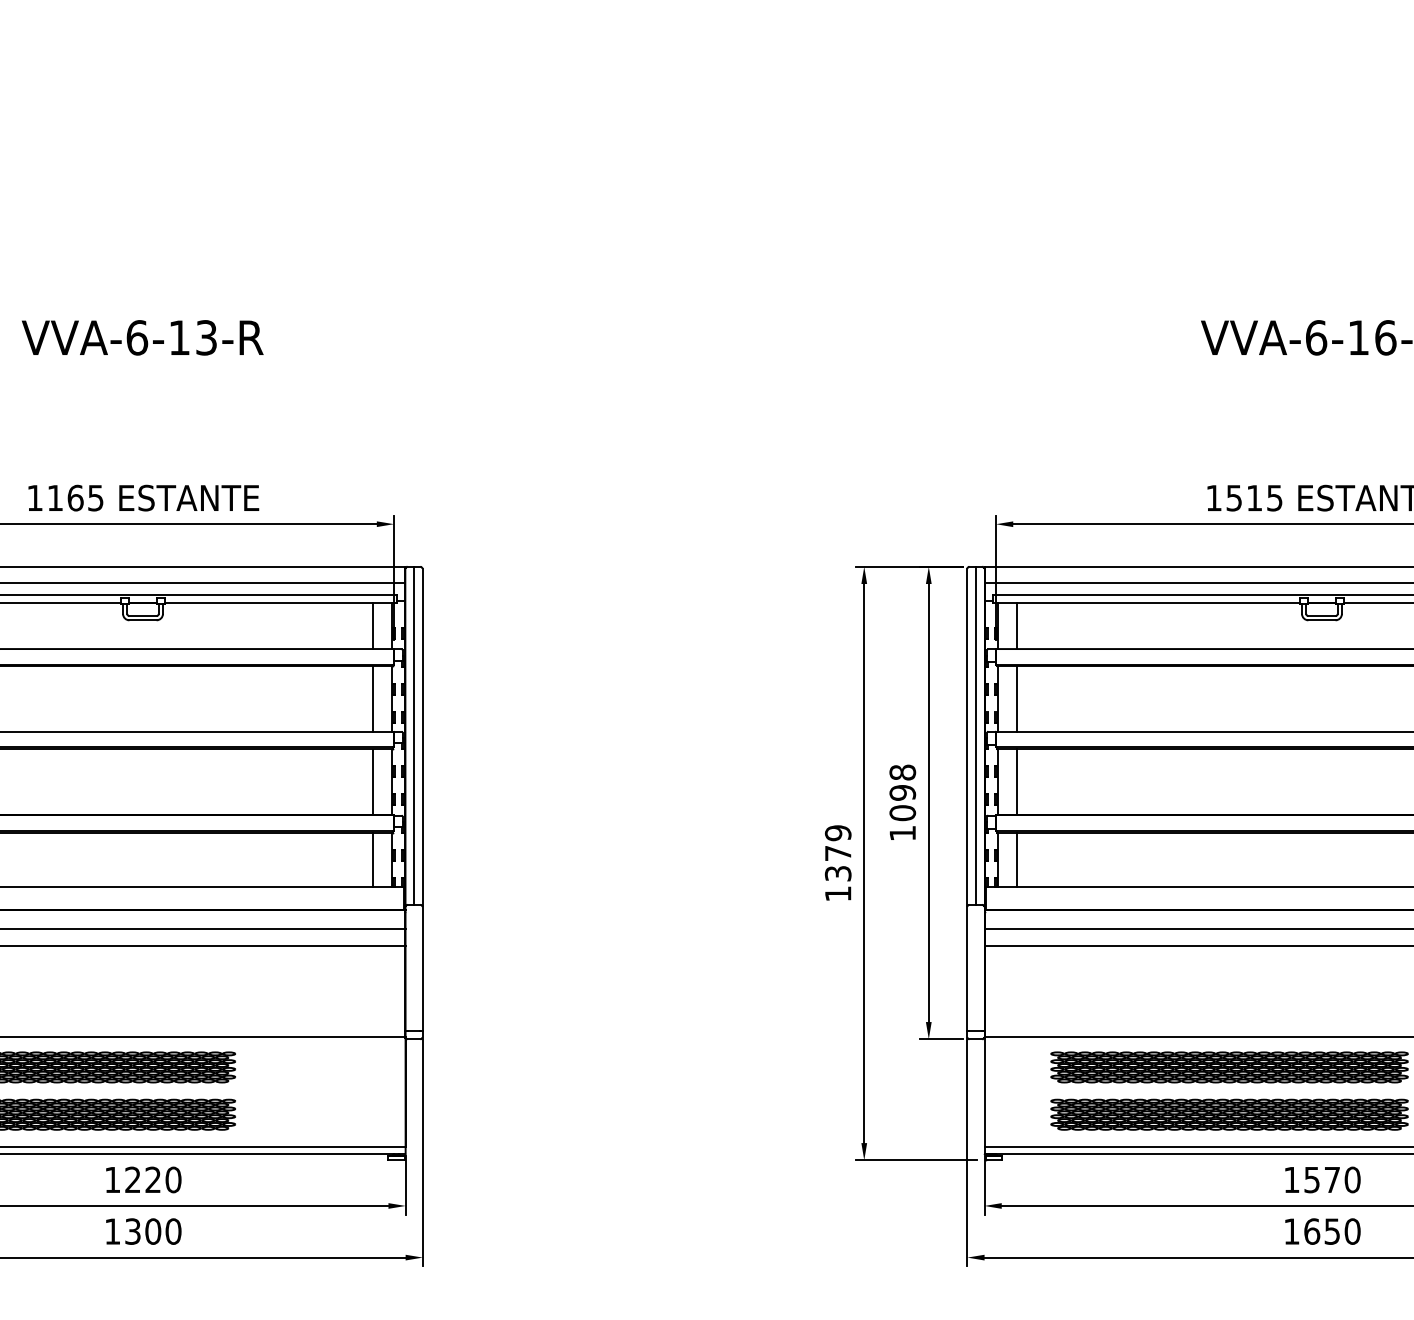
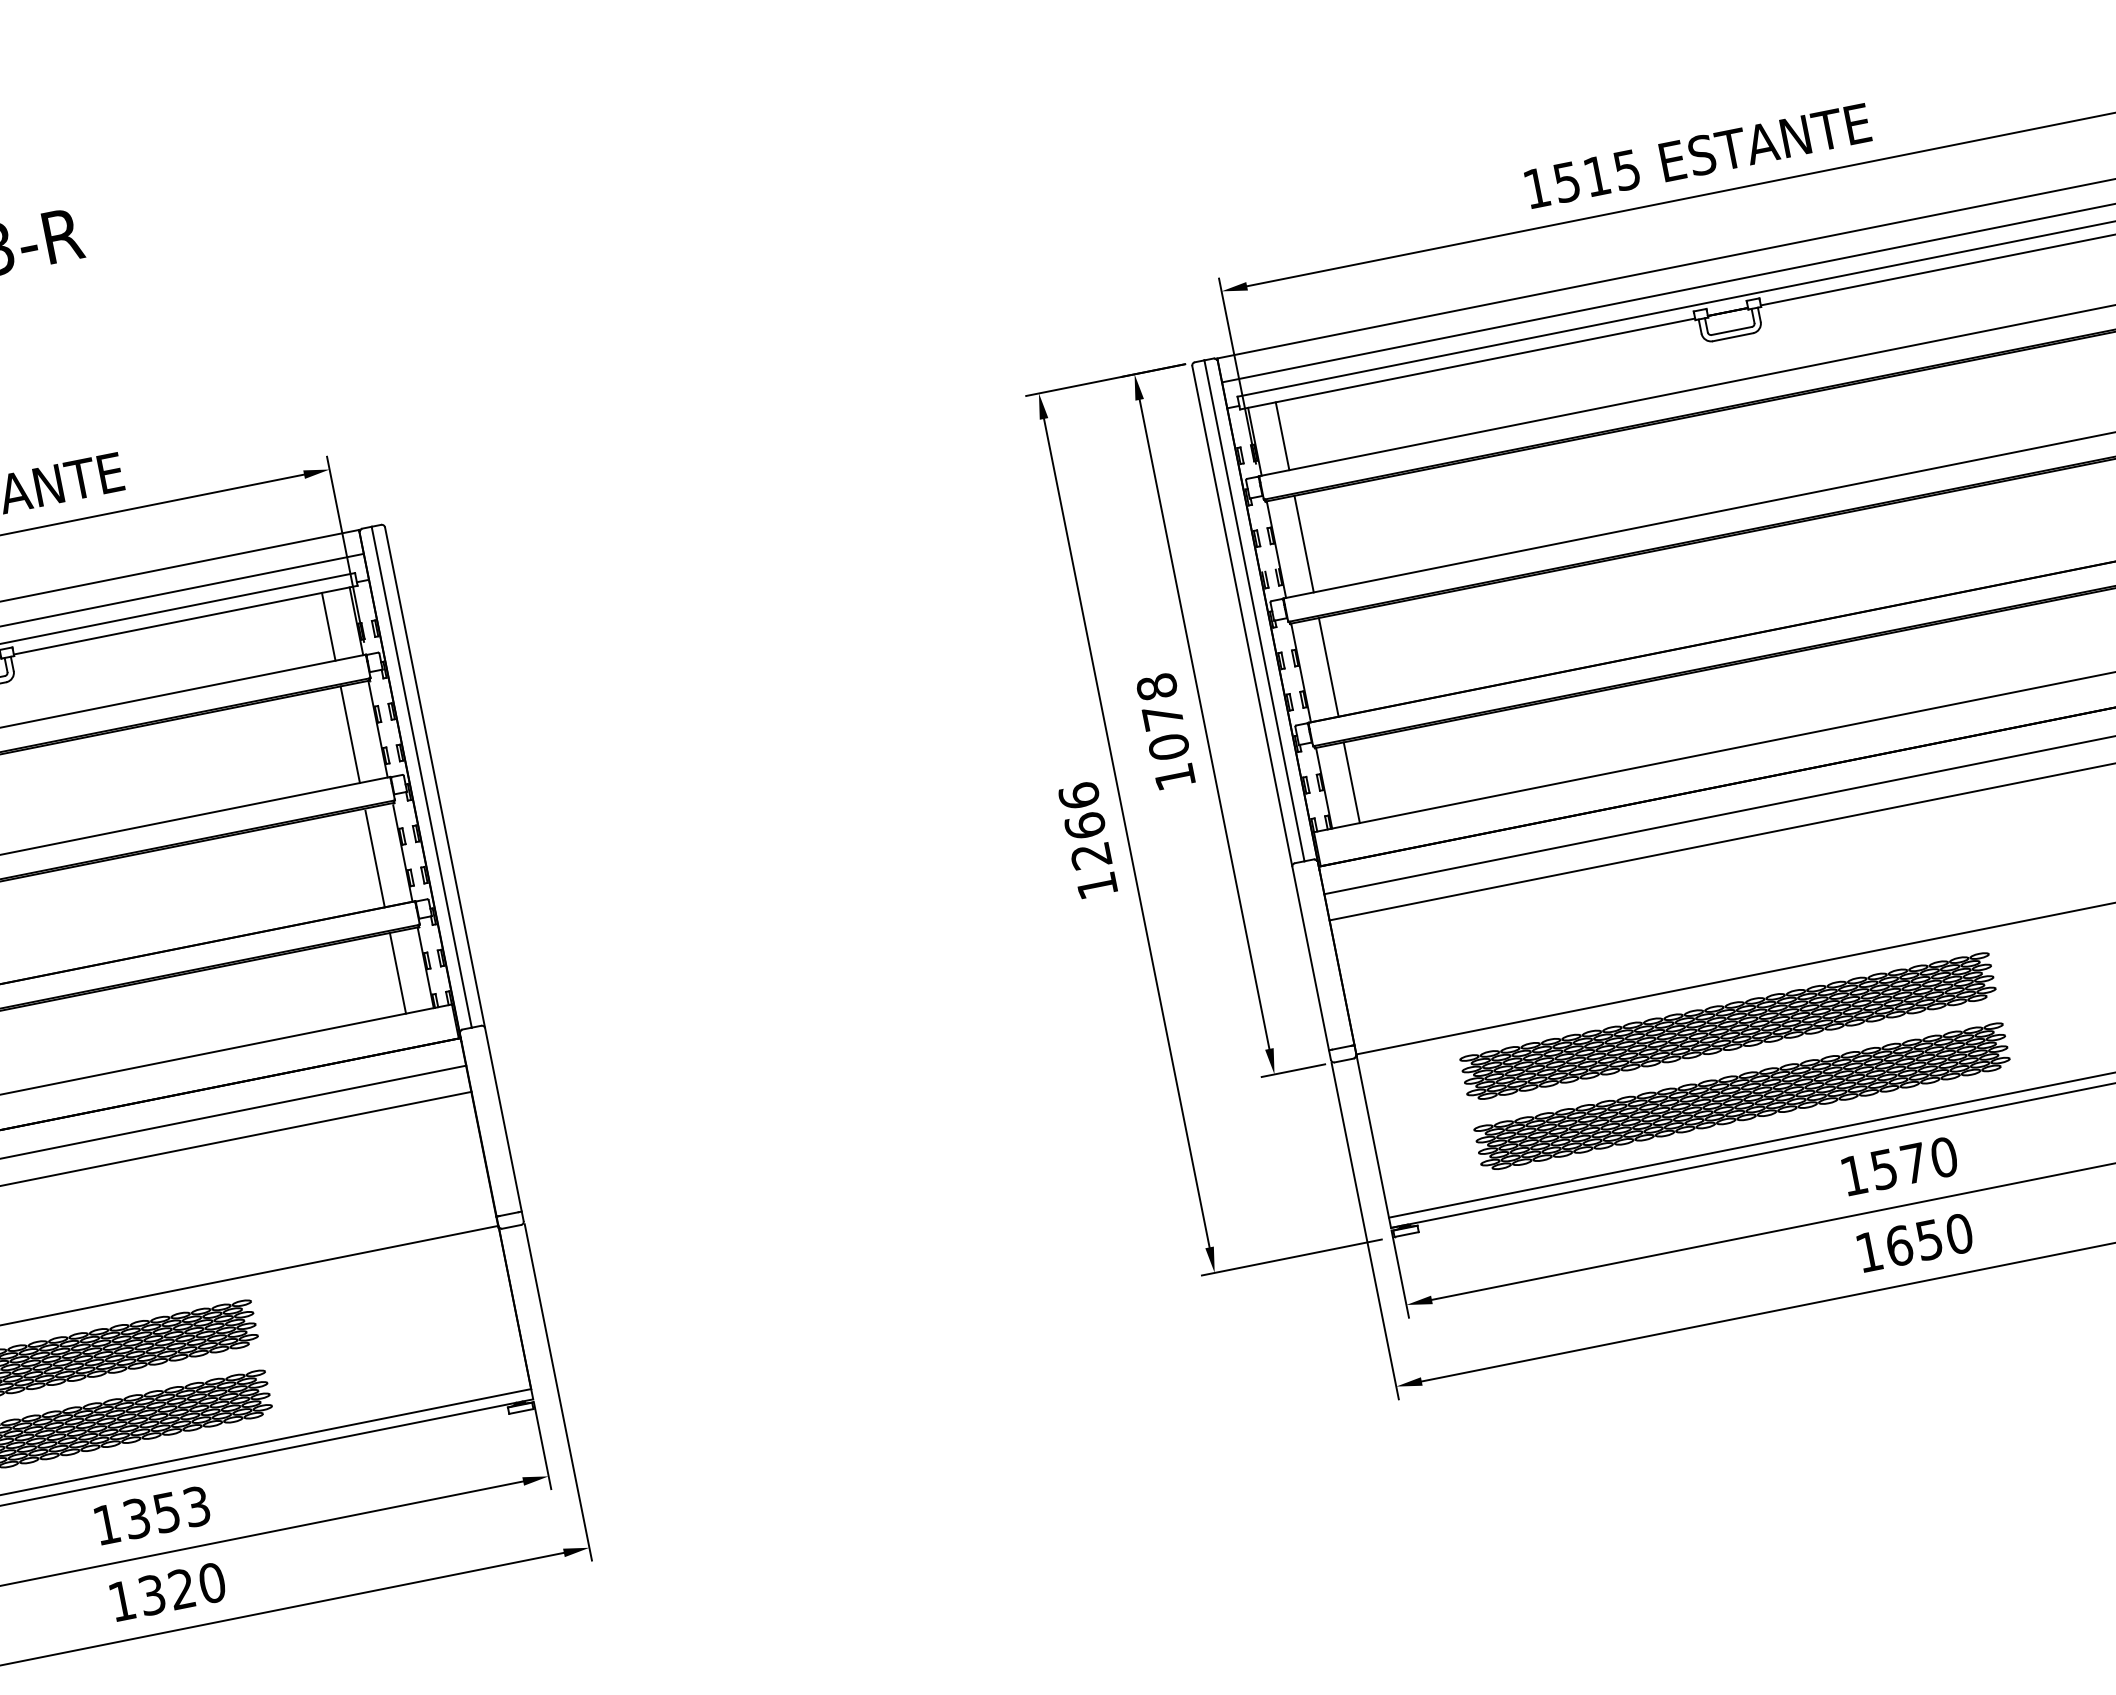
text: (902, 792) -> (1162, 716), 1098 -> 1078
text: (837, 853) -> (1084, 826), 1379 -> 1266
text: (153, 1179) -> (167, 1511), 1220 -> 1353
text: (153, 1231) -> (182, 1588), 1300 -> 1320

